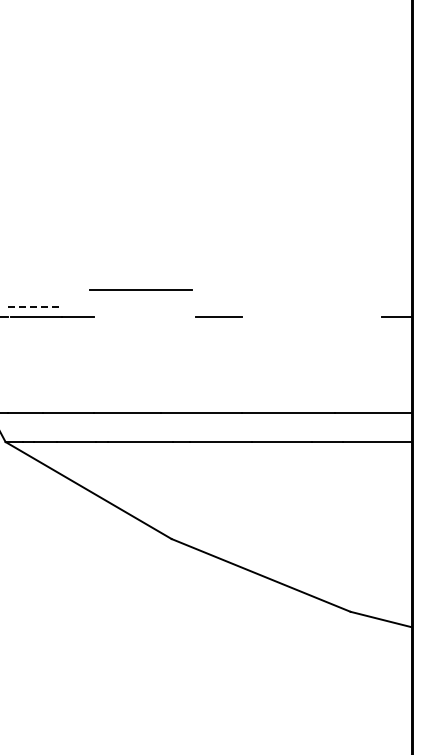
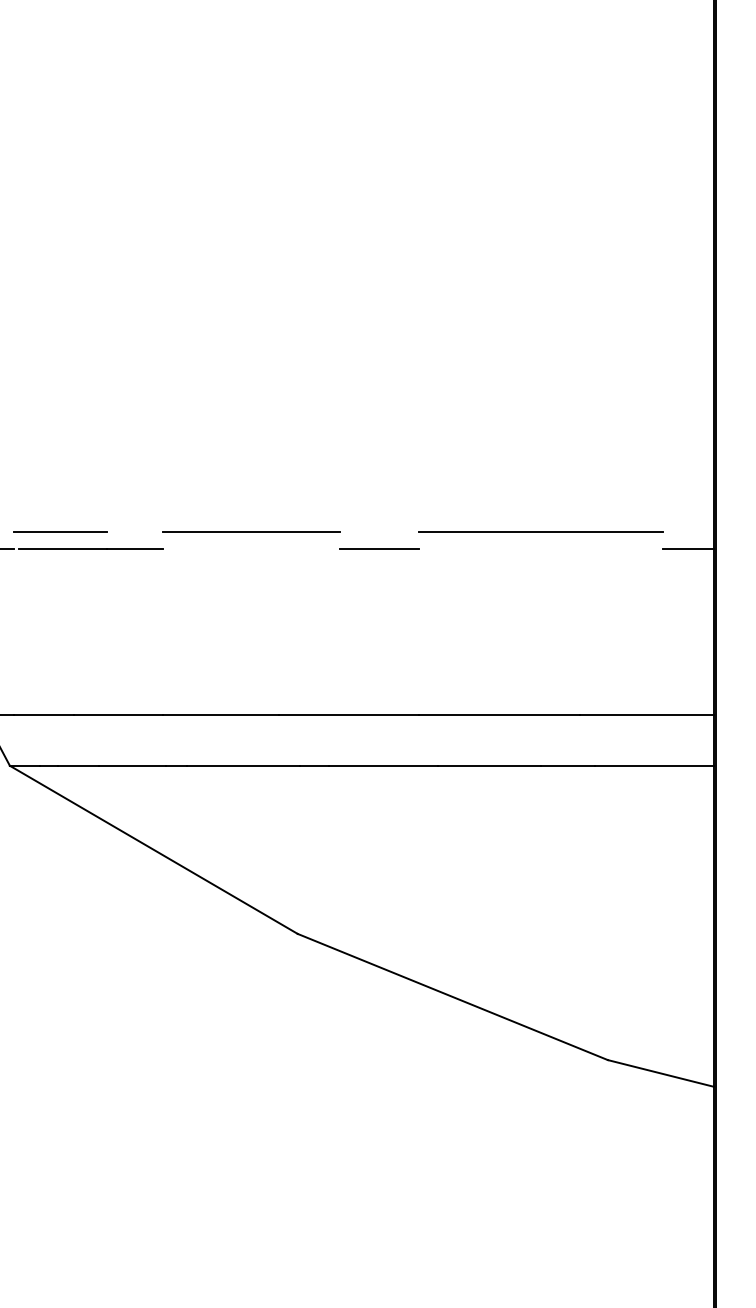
line: (140, 289) -> (250, 530), moved
line: (35, 307) -> (61, 532), dashed -> solid
line: (311, 307) -> (540, 532), added

